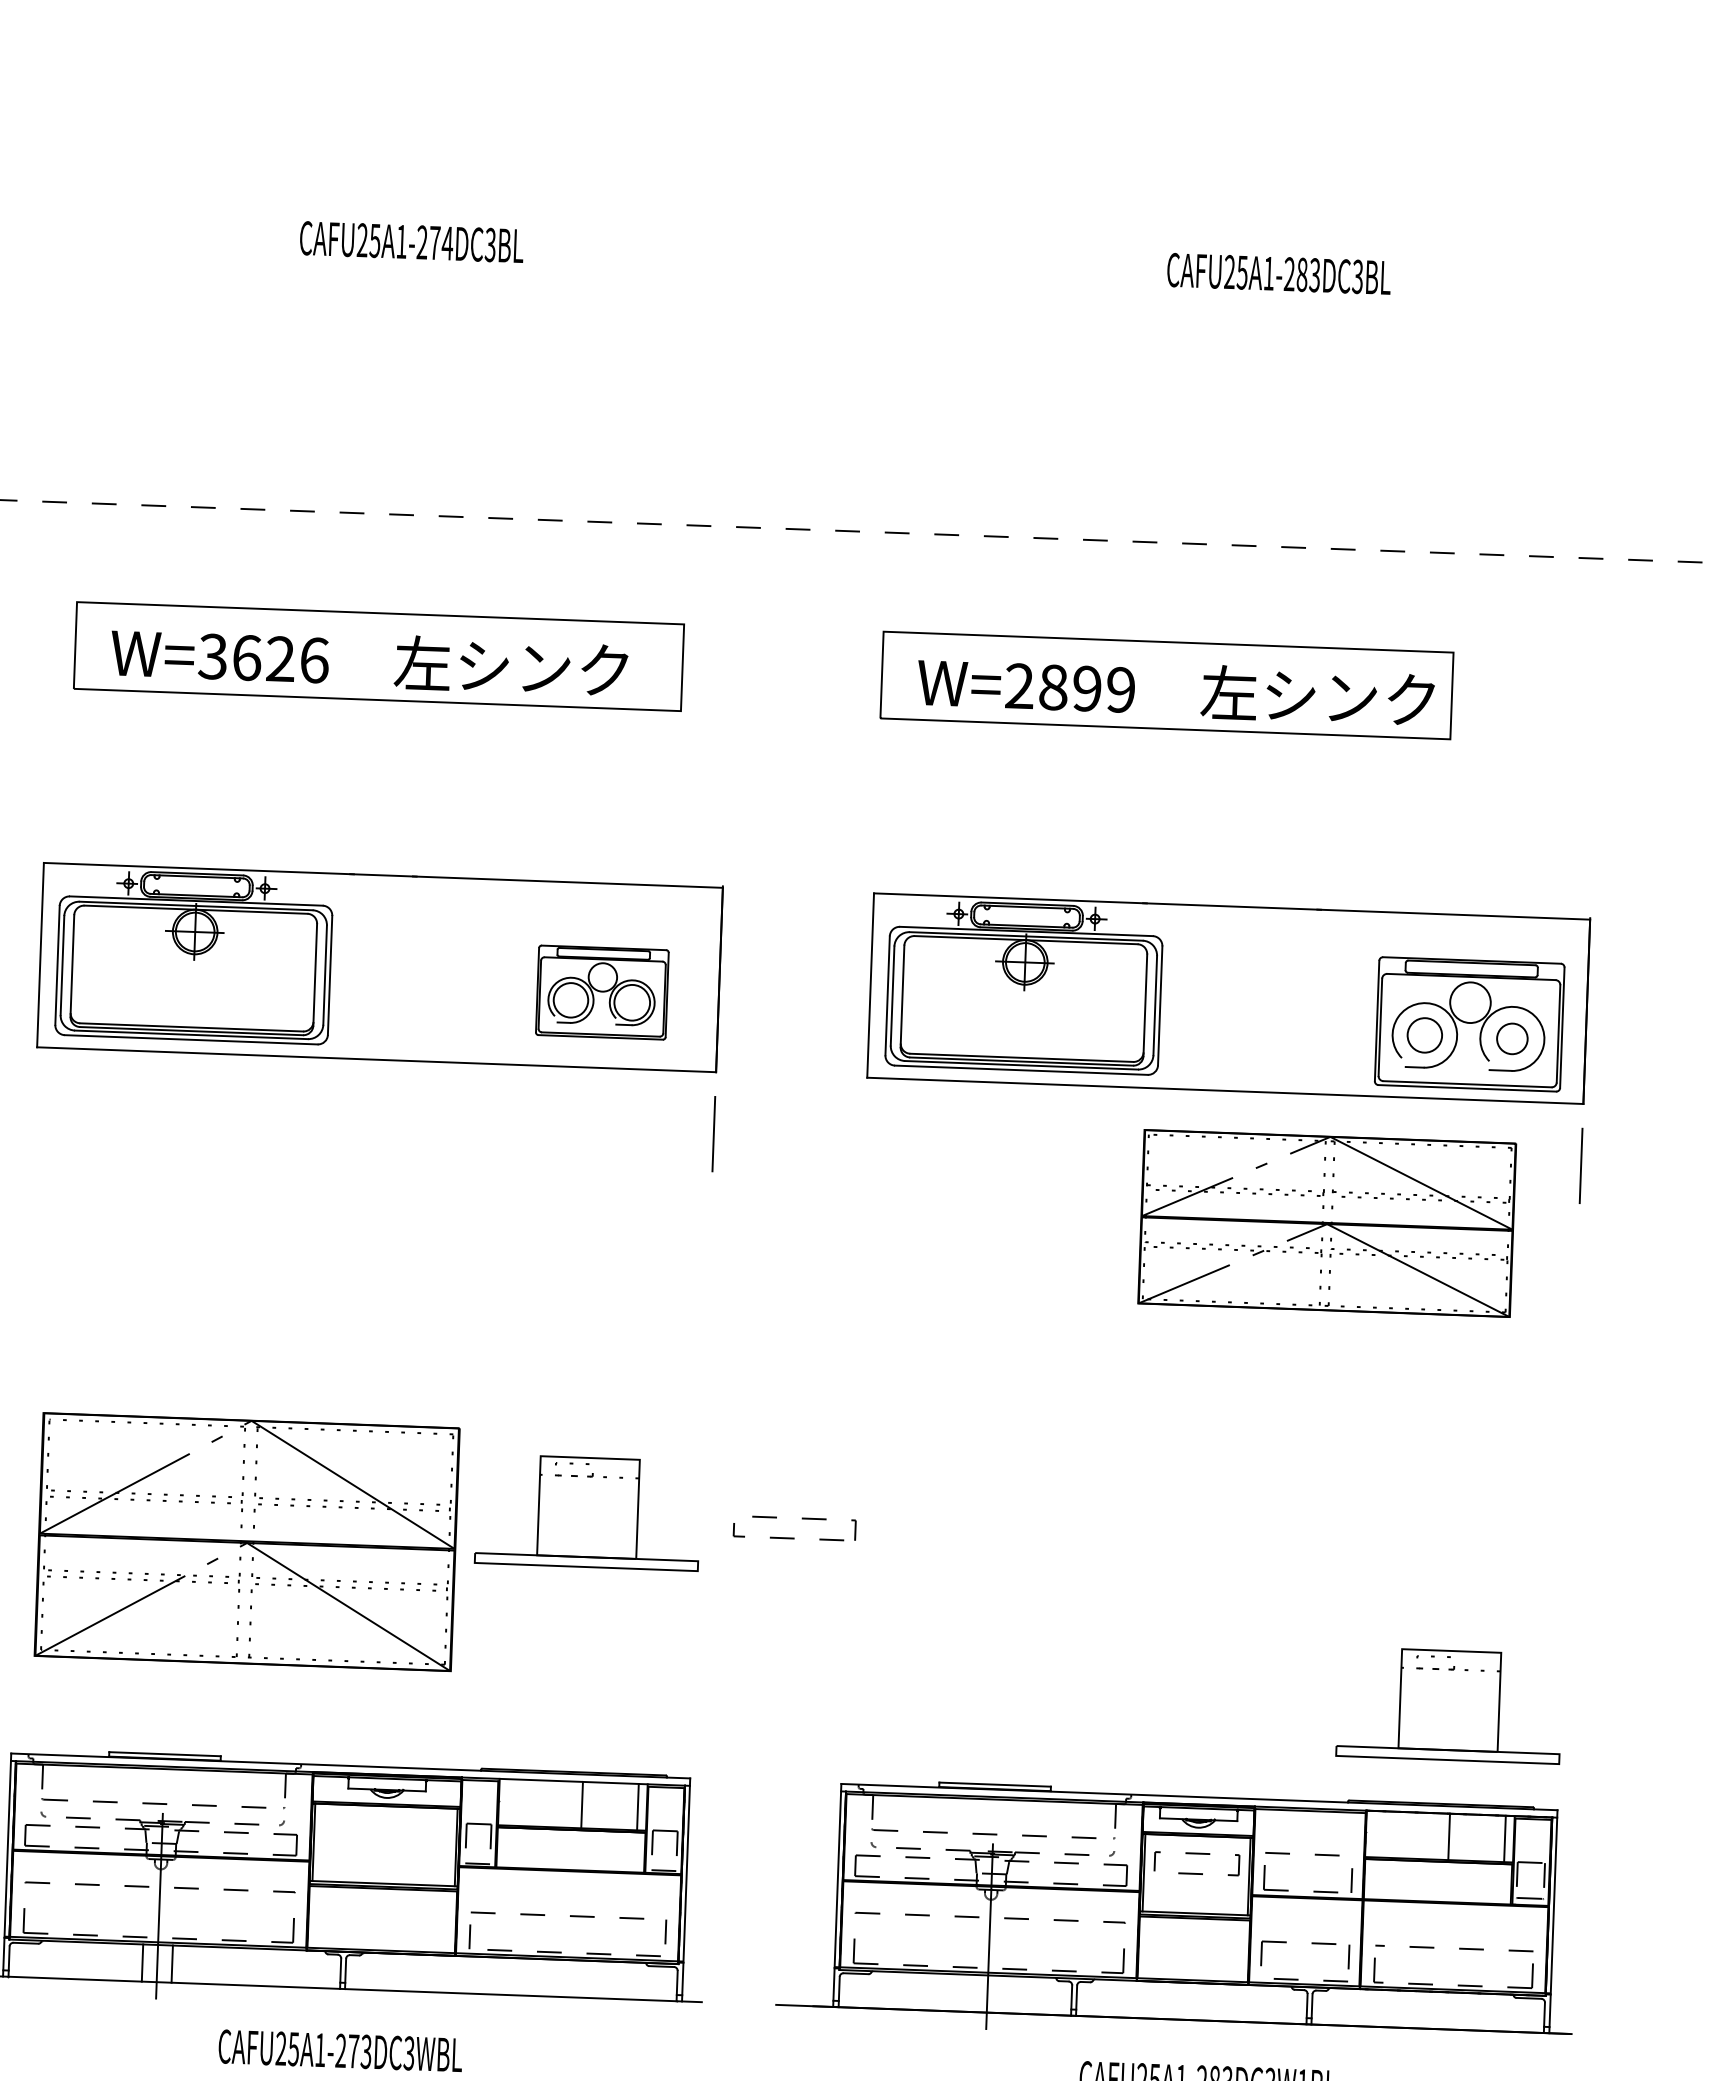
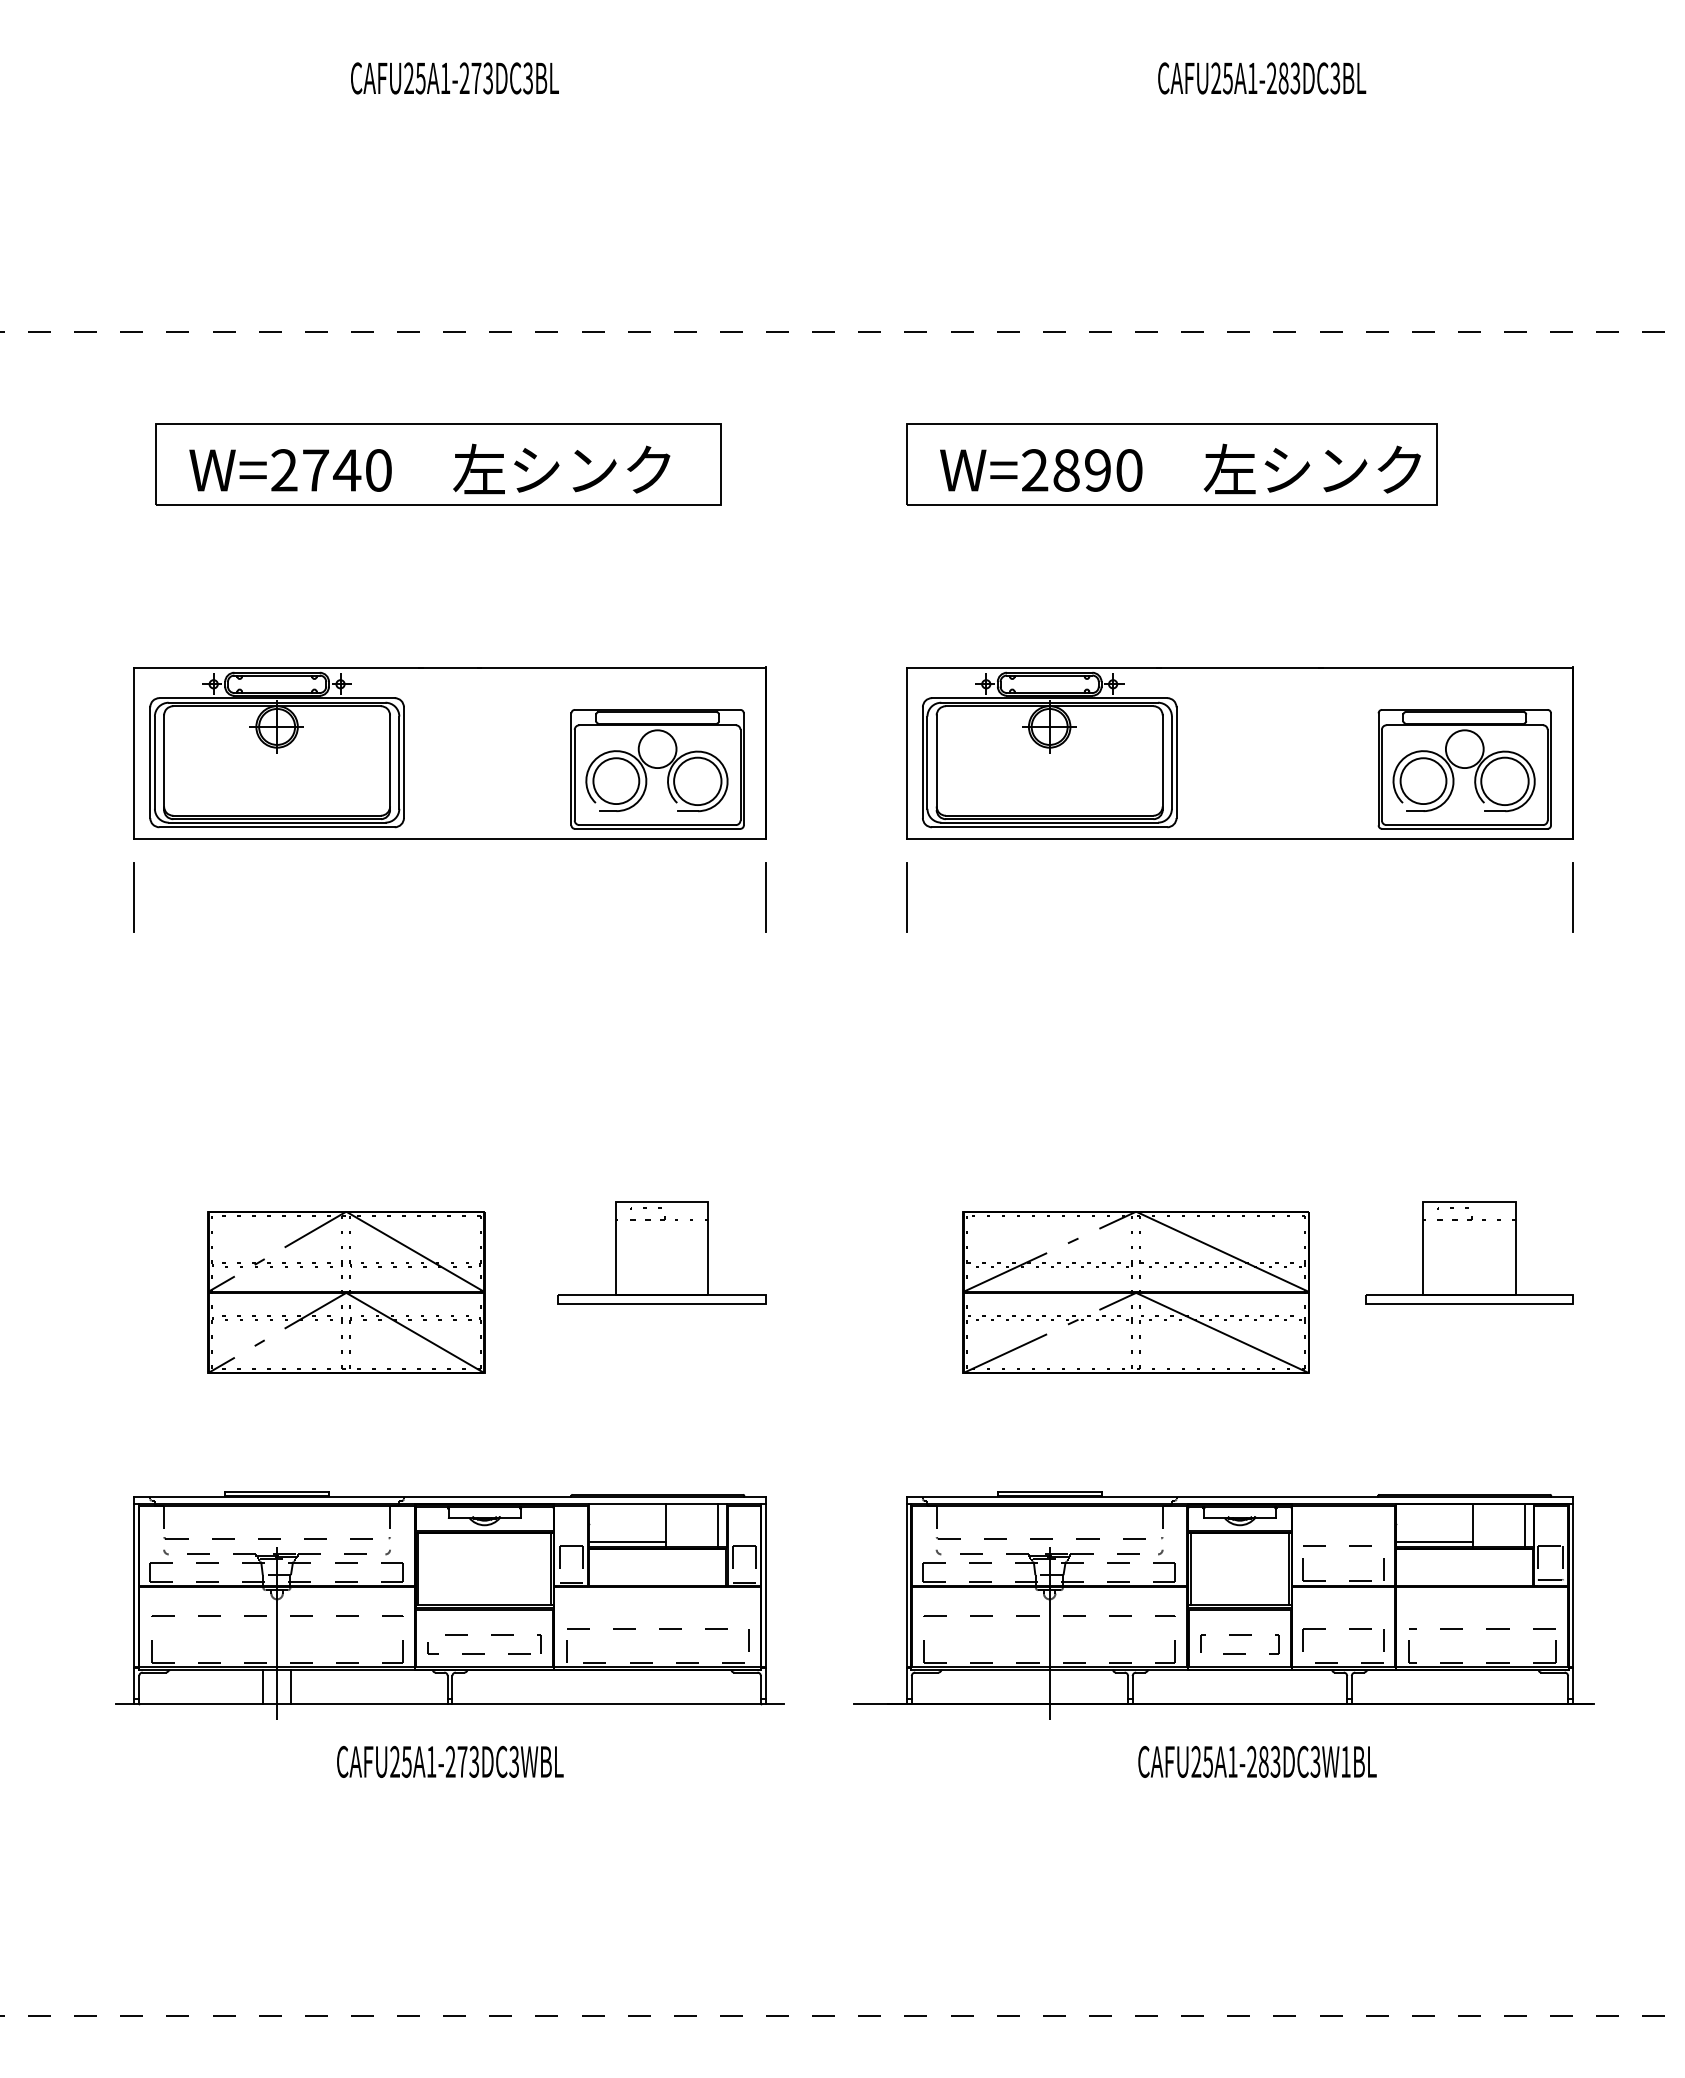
text: (446, 243) -> (487, 78), CAFU25A1-274DC3BL -> CAFU25A1-273DC3BL
text: (263, 658) -> (331, 470), W=3626 -> W=2740
text: (1121, 690) -> (1129, 470), W=2899 -> W=2890
part: (602, 992) -> (657, 769), size x1.43
circle: (1424, 1035) -> (1423, 781), size x1.43
circle: (1511, 1038) -> (1504, 781), size x1.67
line: (35, 1108) -> (134, 896), added
line: (864, 1140) -> (906, 897), added
part: (1326, 1223) -> (1135, 1292), moved
part: (794, 1537) -> (484, 1653), moved
part: (247, 1542) -> (346, 1292), size x0.71
part: (1449, 1704) -> (1469, 1252), moved
line: (539, 1822) -> (627, 1542), added
part: (1196, 1853) -> (1239, 1635), moved
line: (1406, 1853) -> (1434, 1542), added

